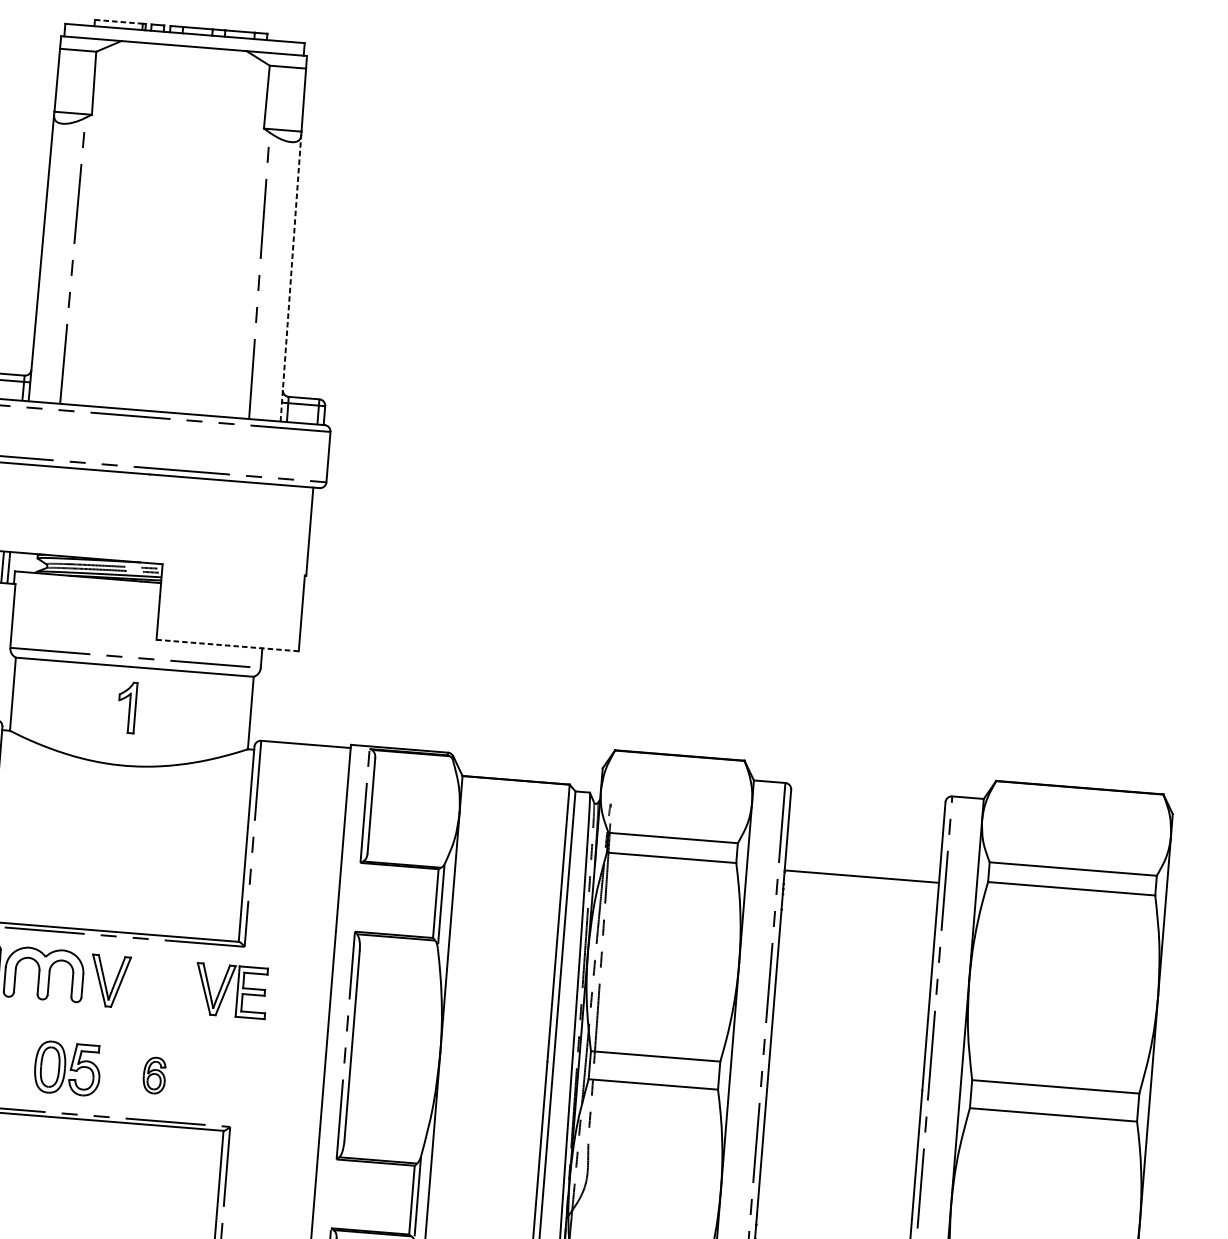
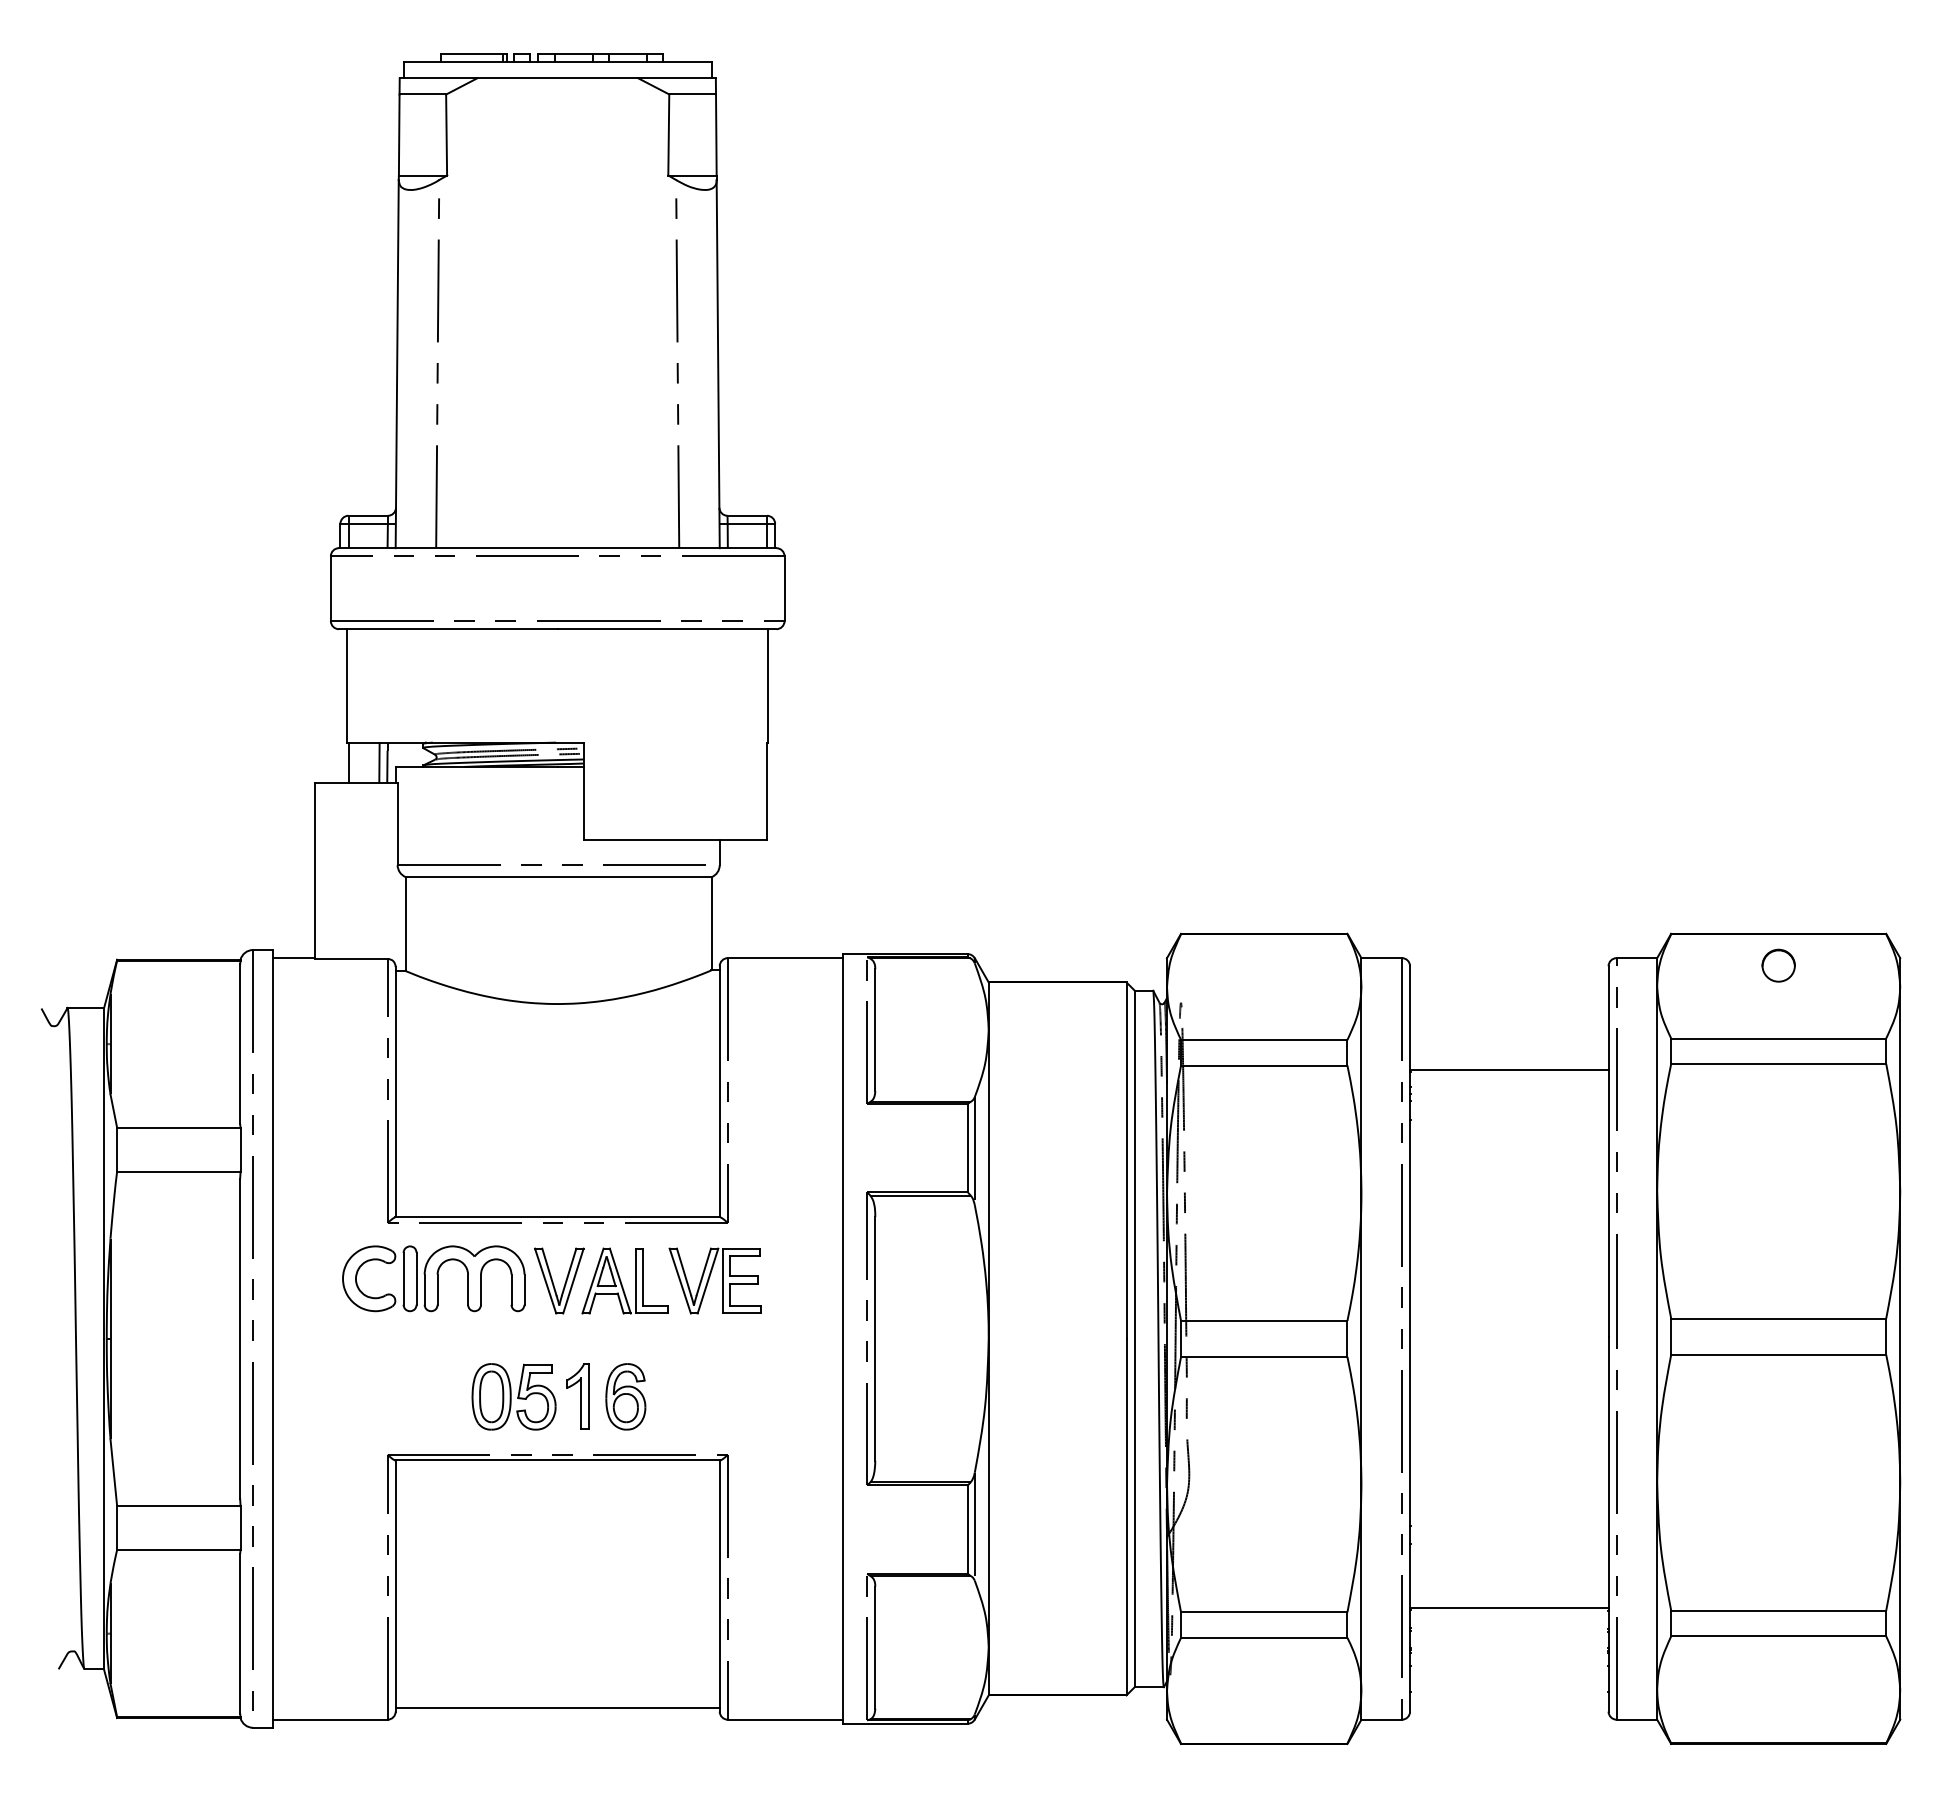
line: (118, 21) -> (471, 53), dashed -> solid
line: (291, 277) -> (718, 363), dashed -> solid
line: (227, 645) -> (674, 839), dashed -> solid
part: (126, 707) -> (577, 1396), moved
part: (1077, 812) -> (1778, 965), added
part: (160, 984) -> (624, 1280), added
part: (154, 1075) -> (625, 1396), size x1.43

